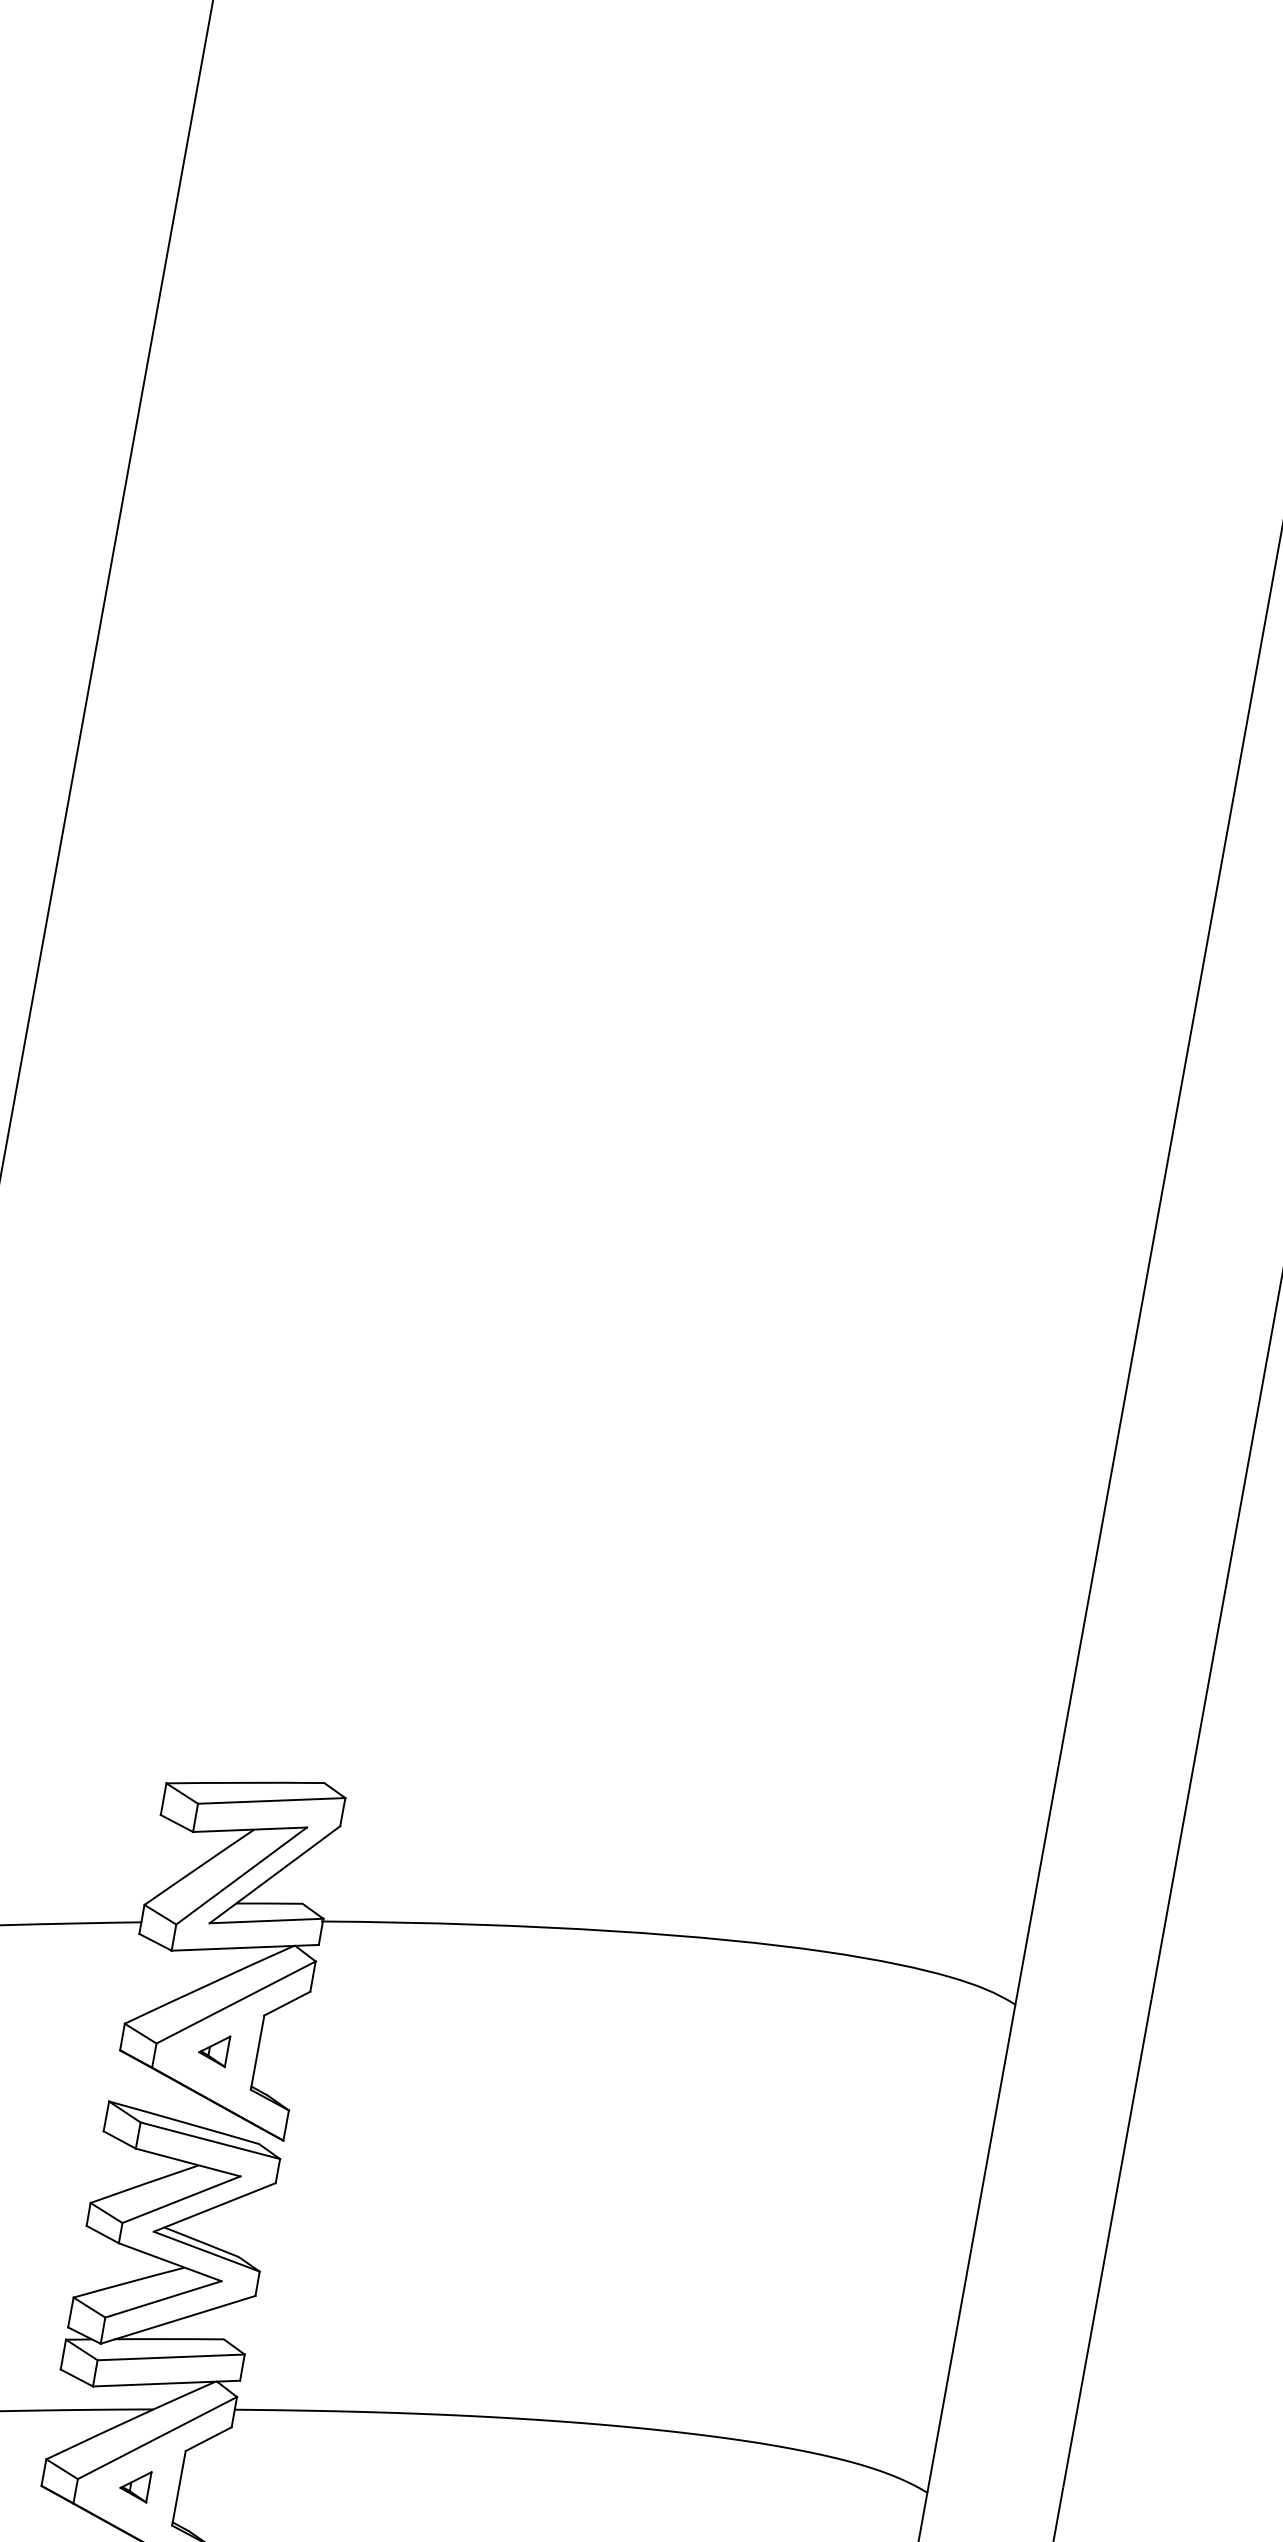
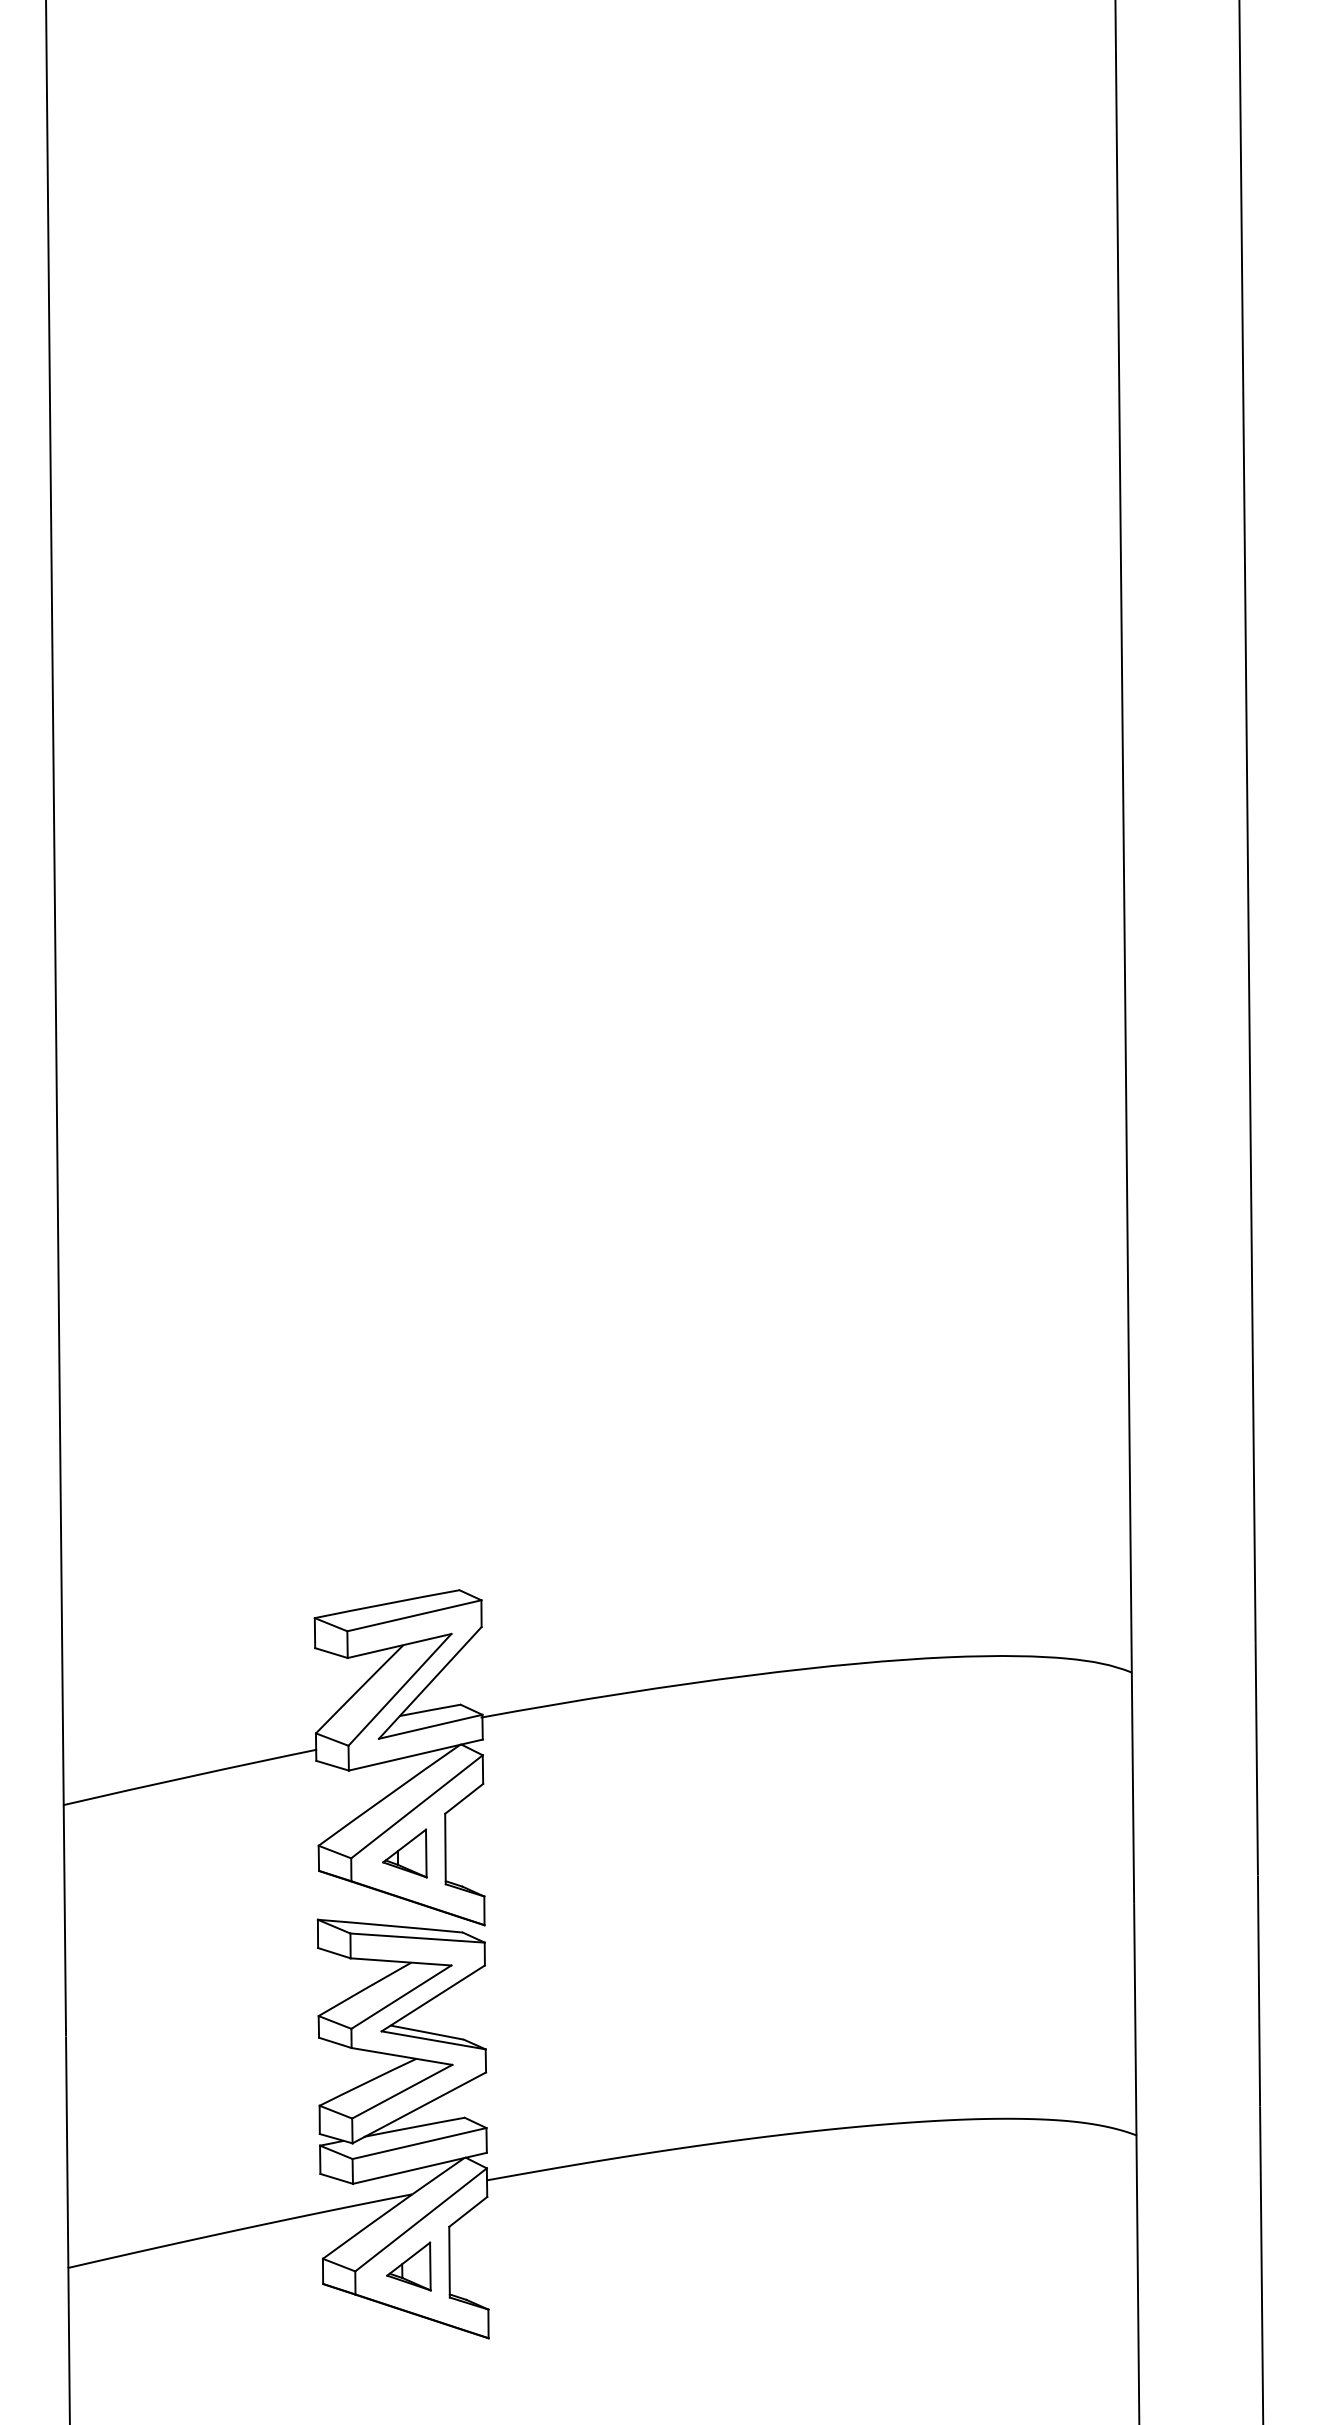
part: (213, 2049) -> (404, 1853), size x1.67
part: (134, 2484) -> (408, 2266), size x1.67

